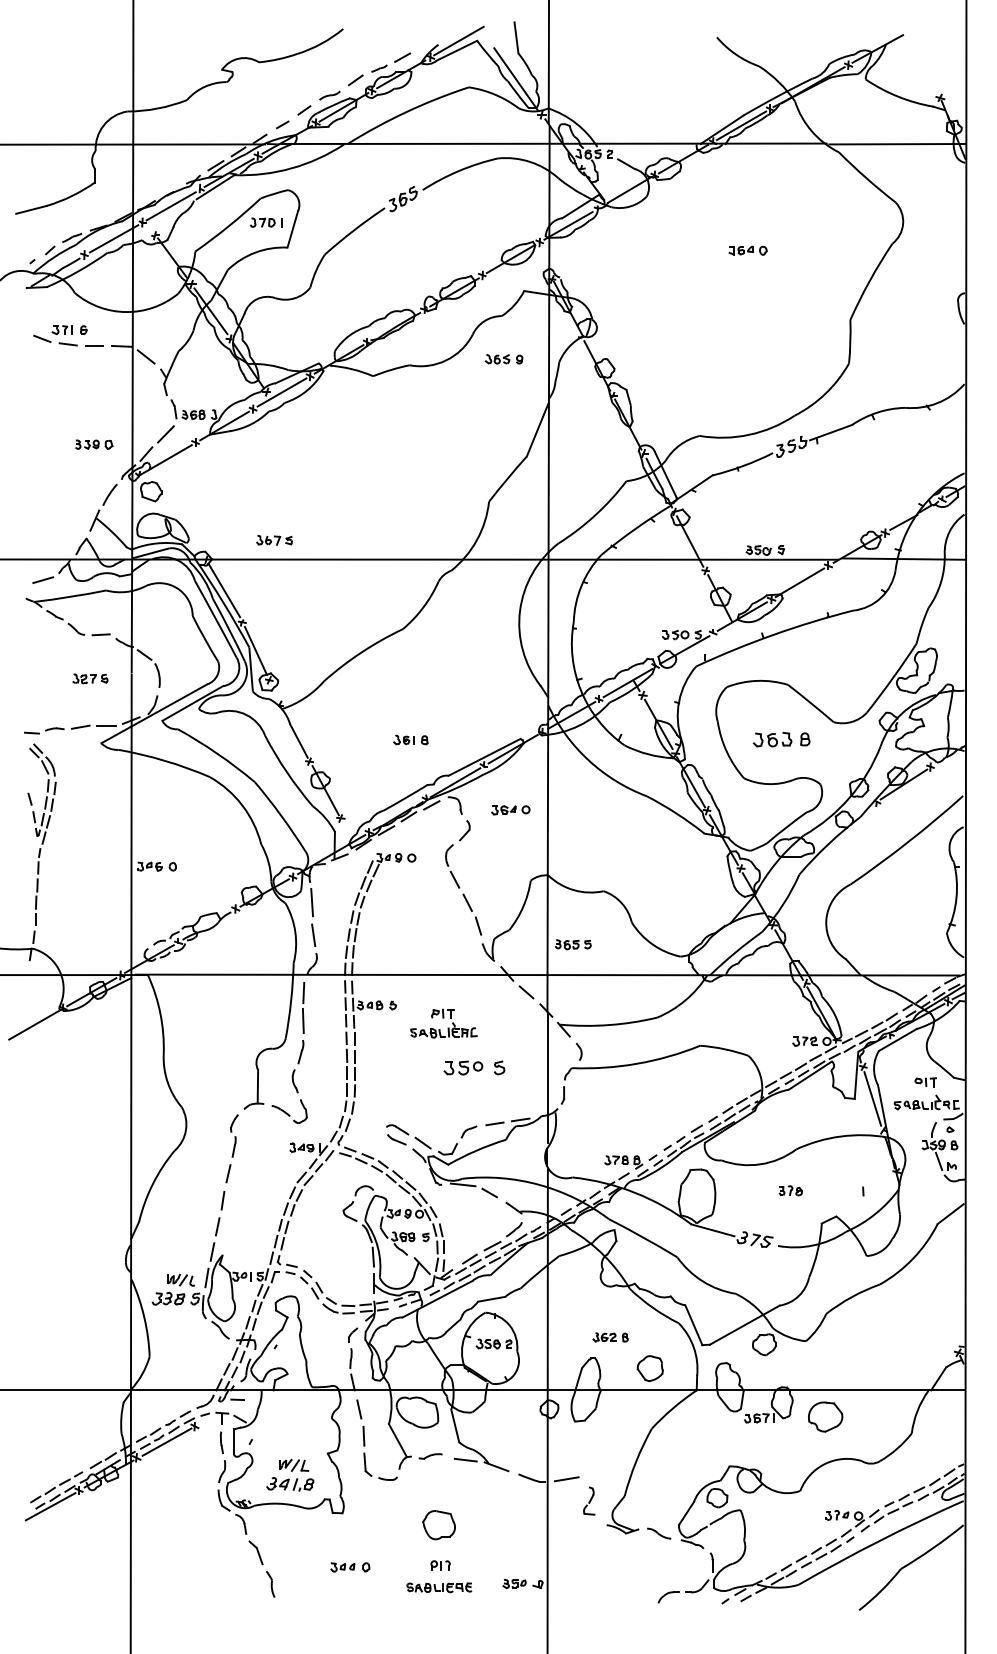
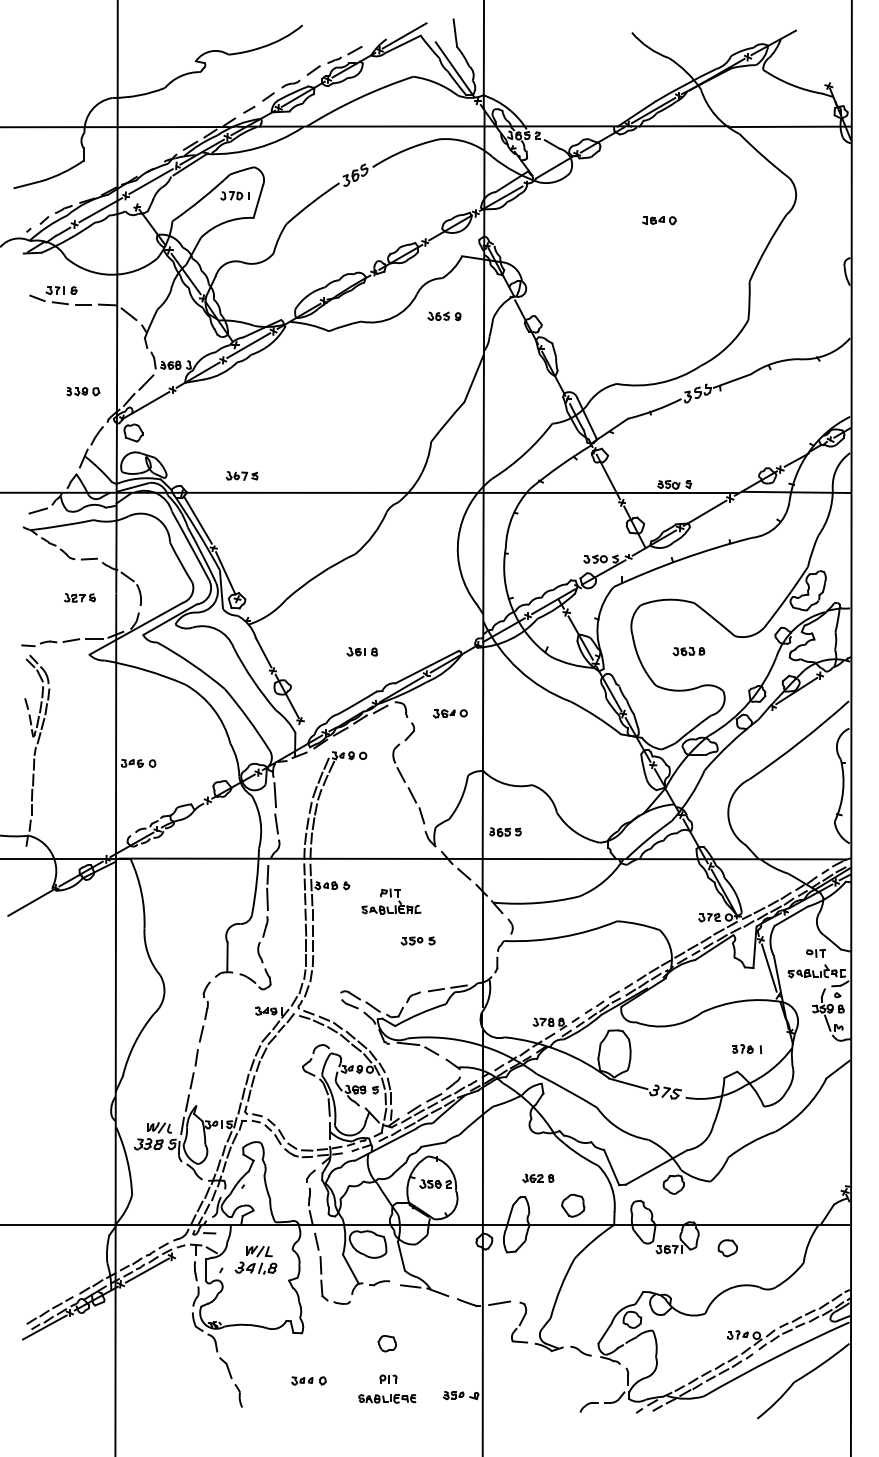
part: (781, 739) -> (688, 651), size x0.62
part: (473, 1068) -> (417, 941), size x0.62
part: (790, 1190) -> (742, 1048), moved
part: (825, 1416) -> (727, 1247), size x0.62
part: (290, 1474) -> (256, 1259), moved
part: (588, 1500) -> (518, 1321), size x1.67
part: (439, 1524) -> (387, 1343), size x0.62

